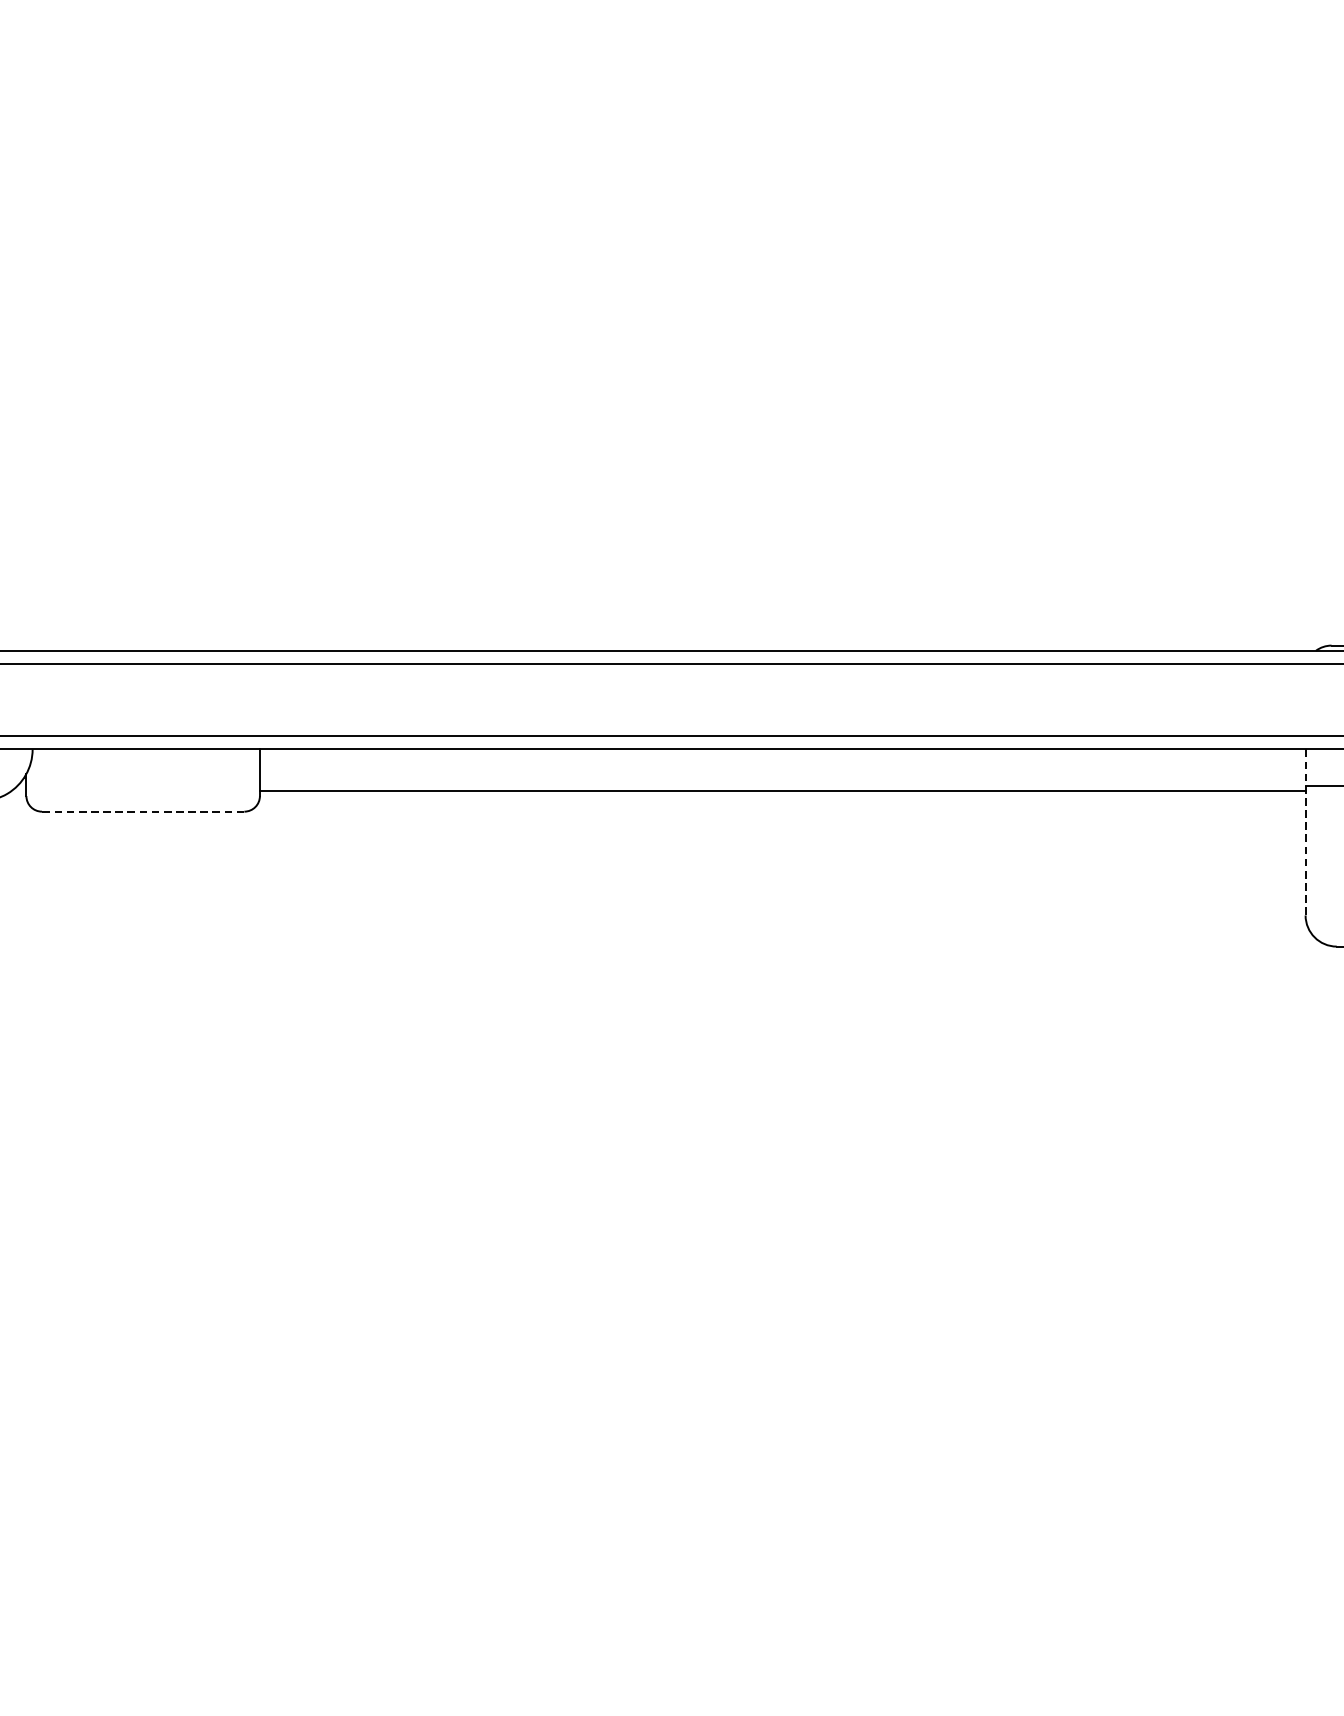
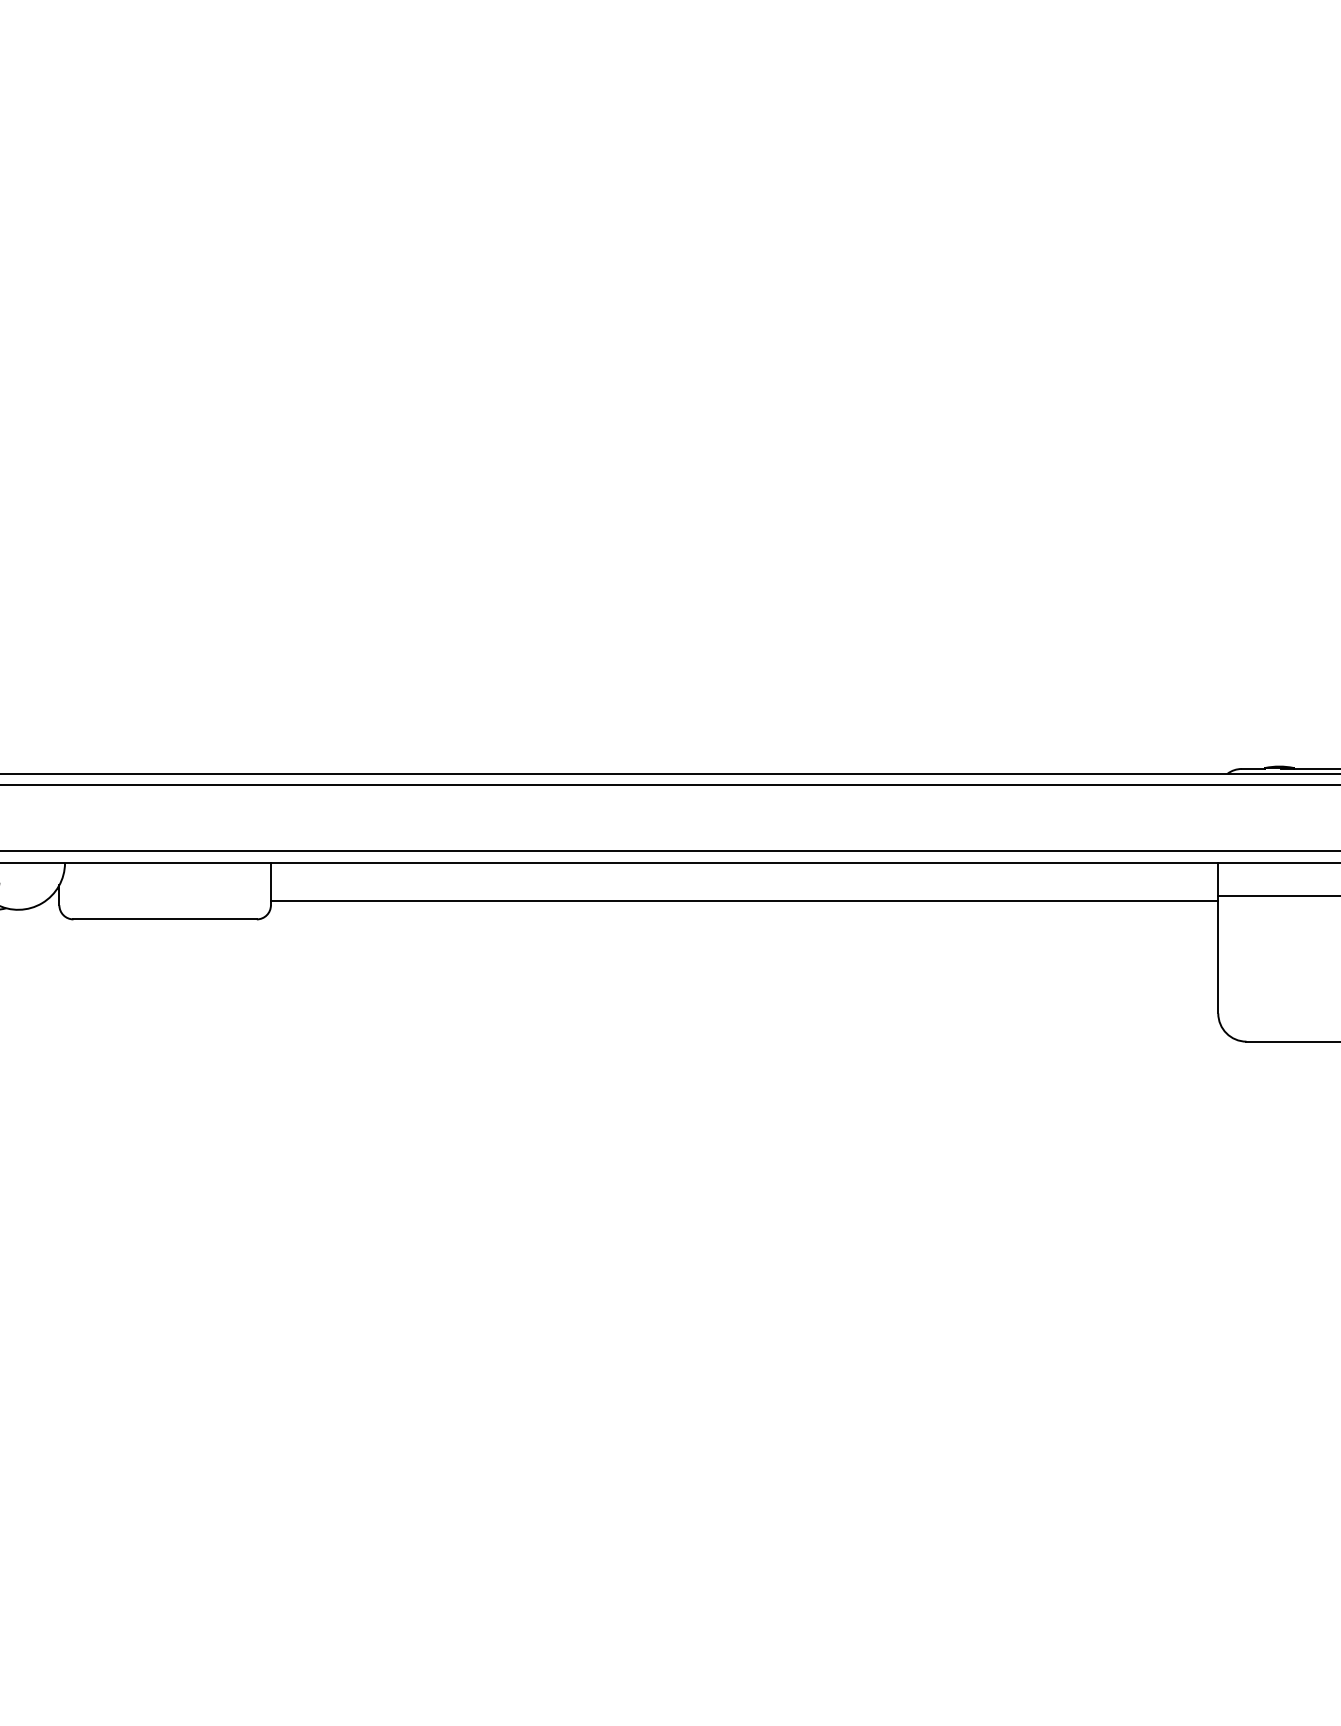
line: (143, 811) -> (165, 919), dashed -> solid
line: (1305, 832) -> (1218, 938), dashed -> solid

